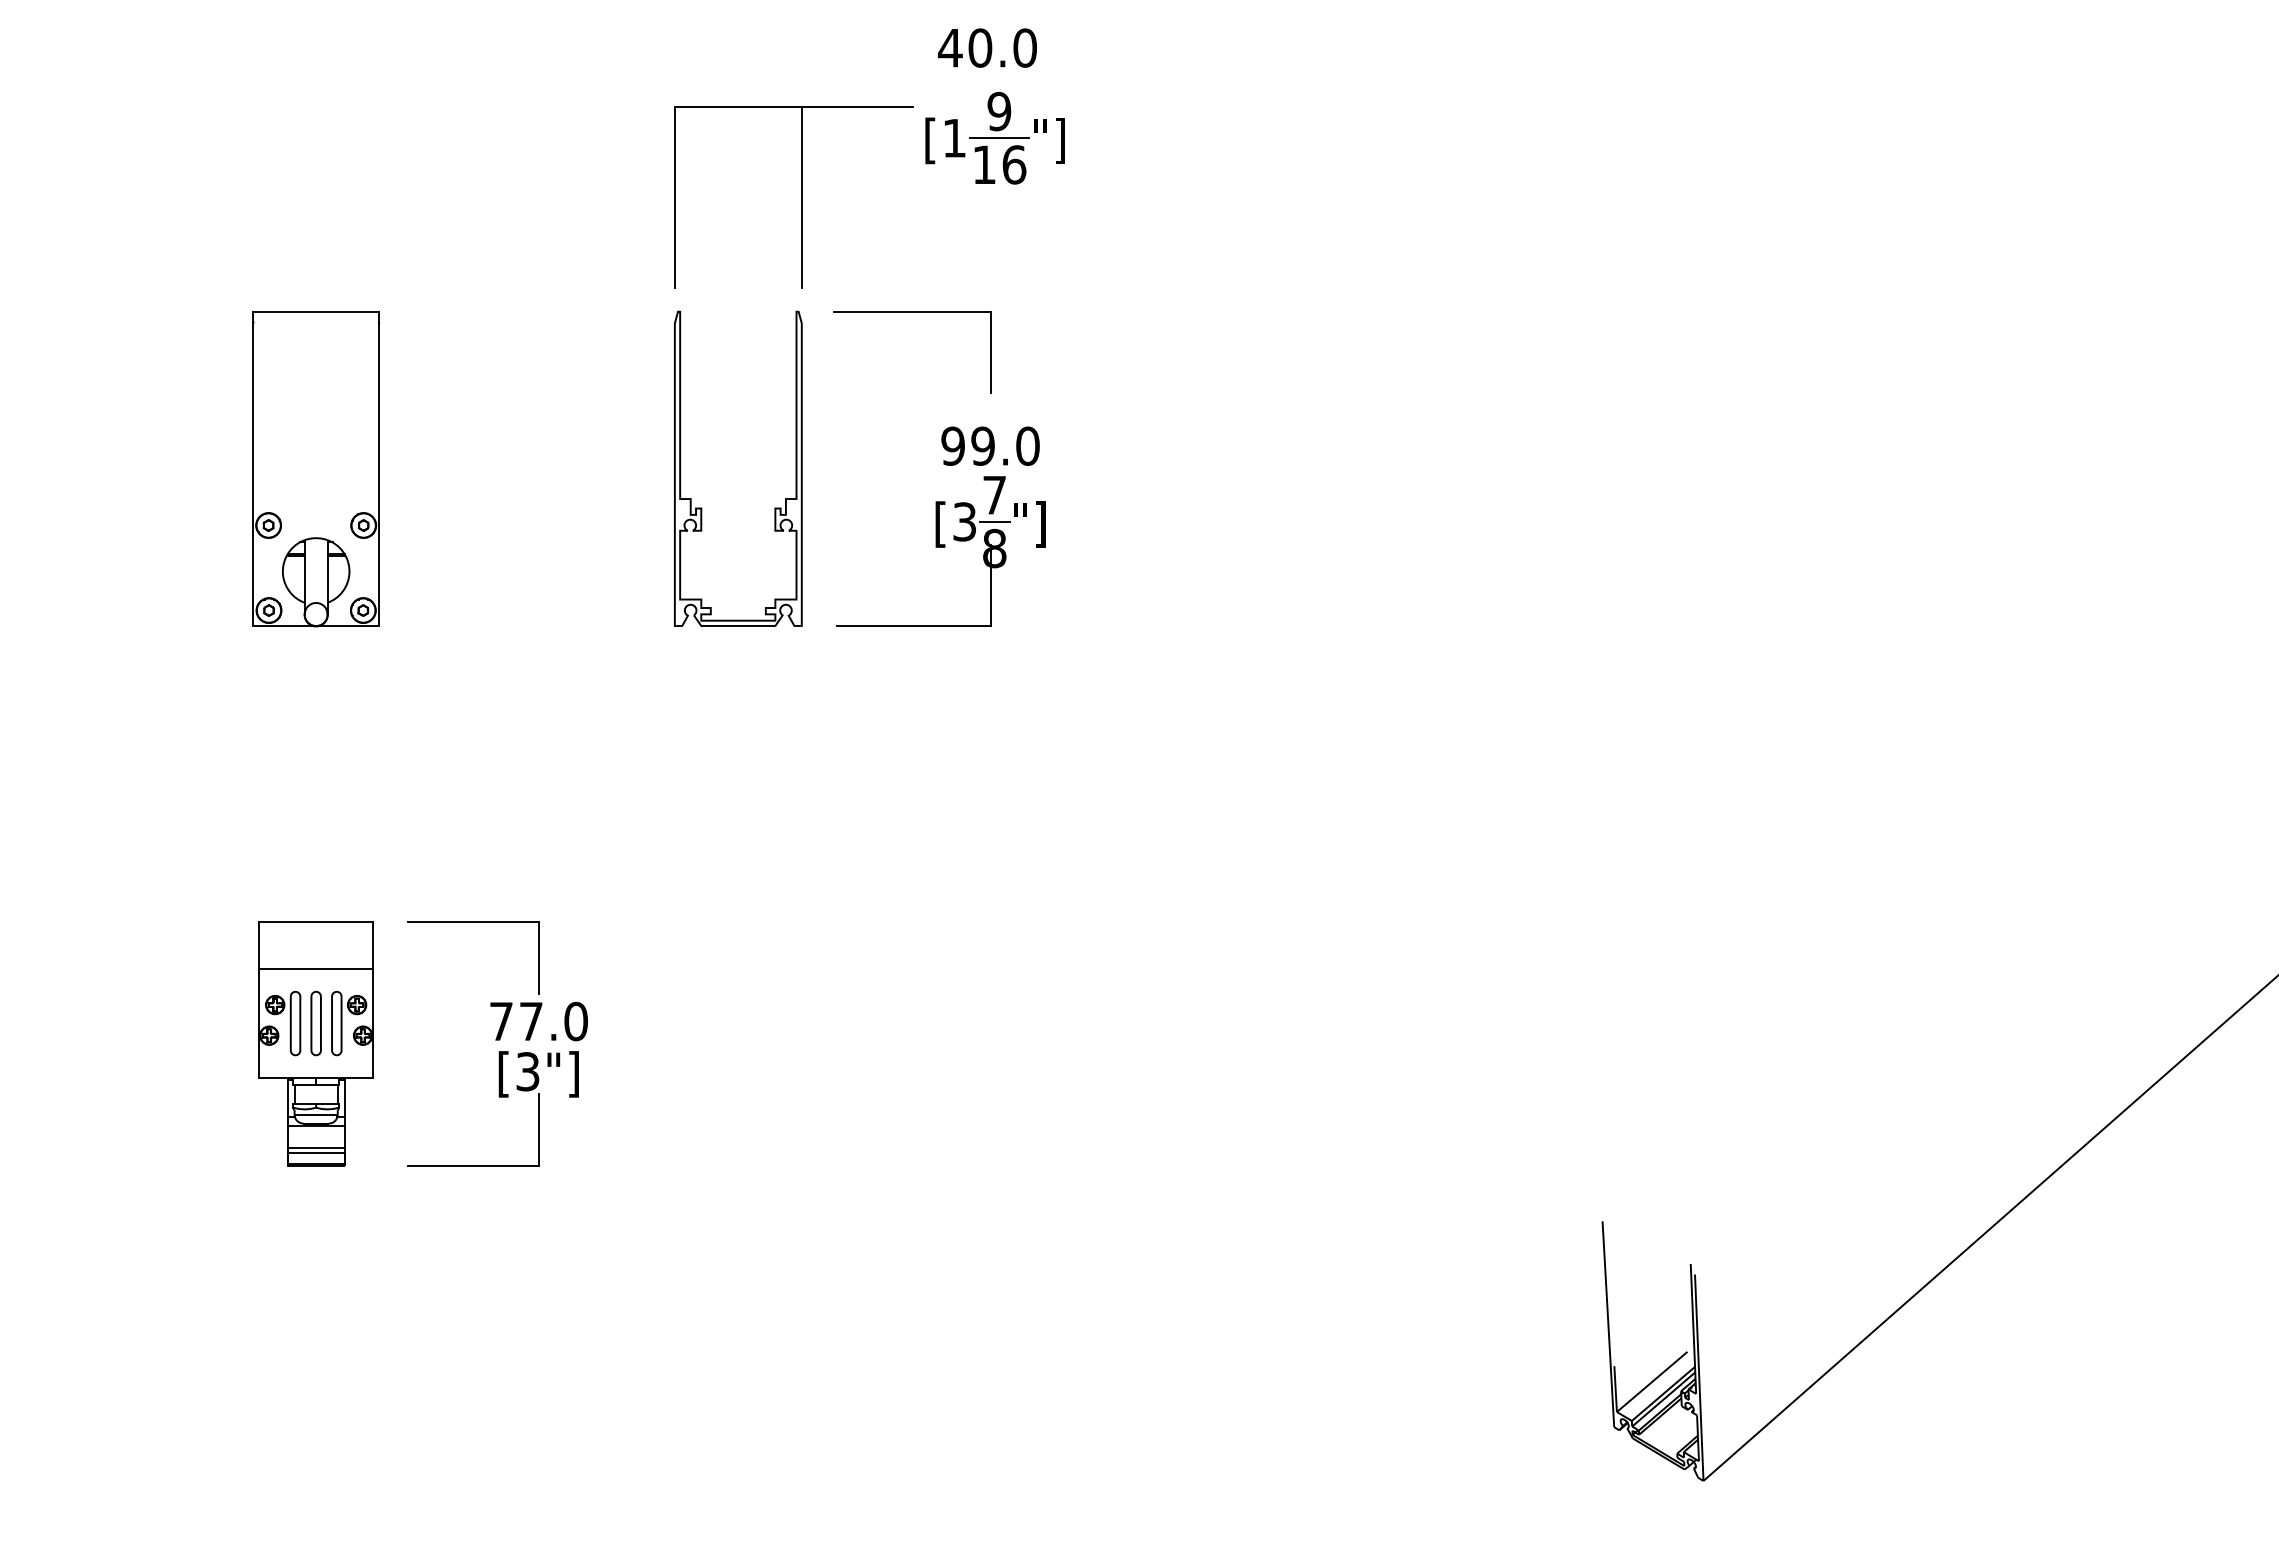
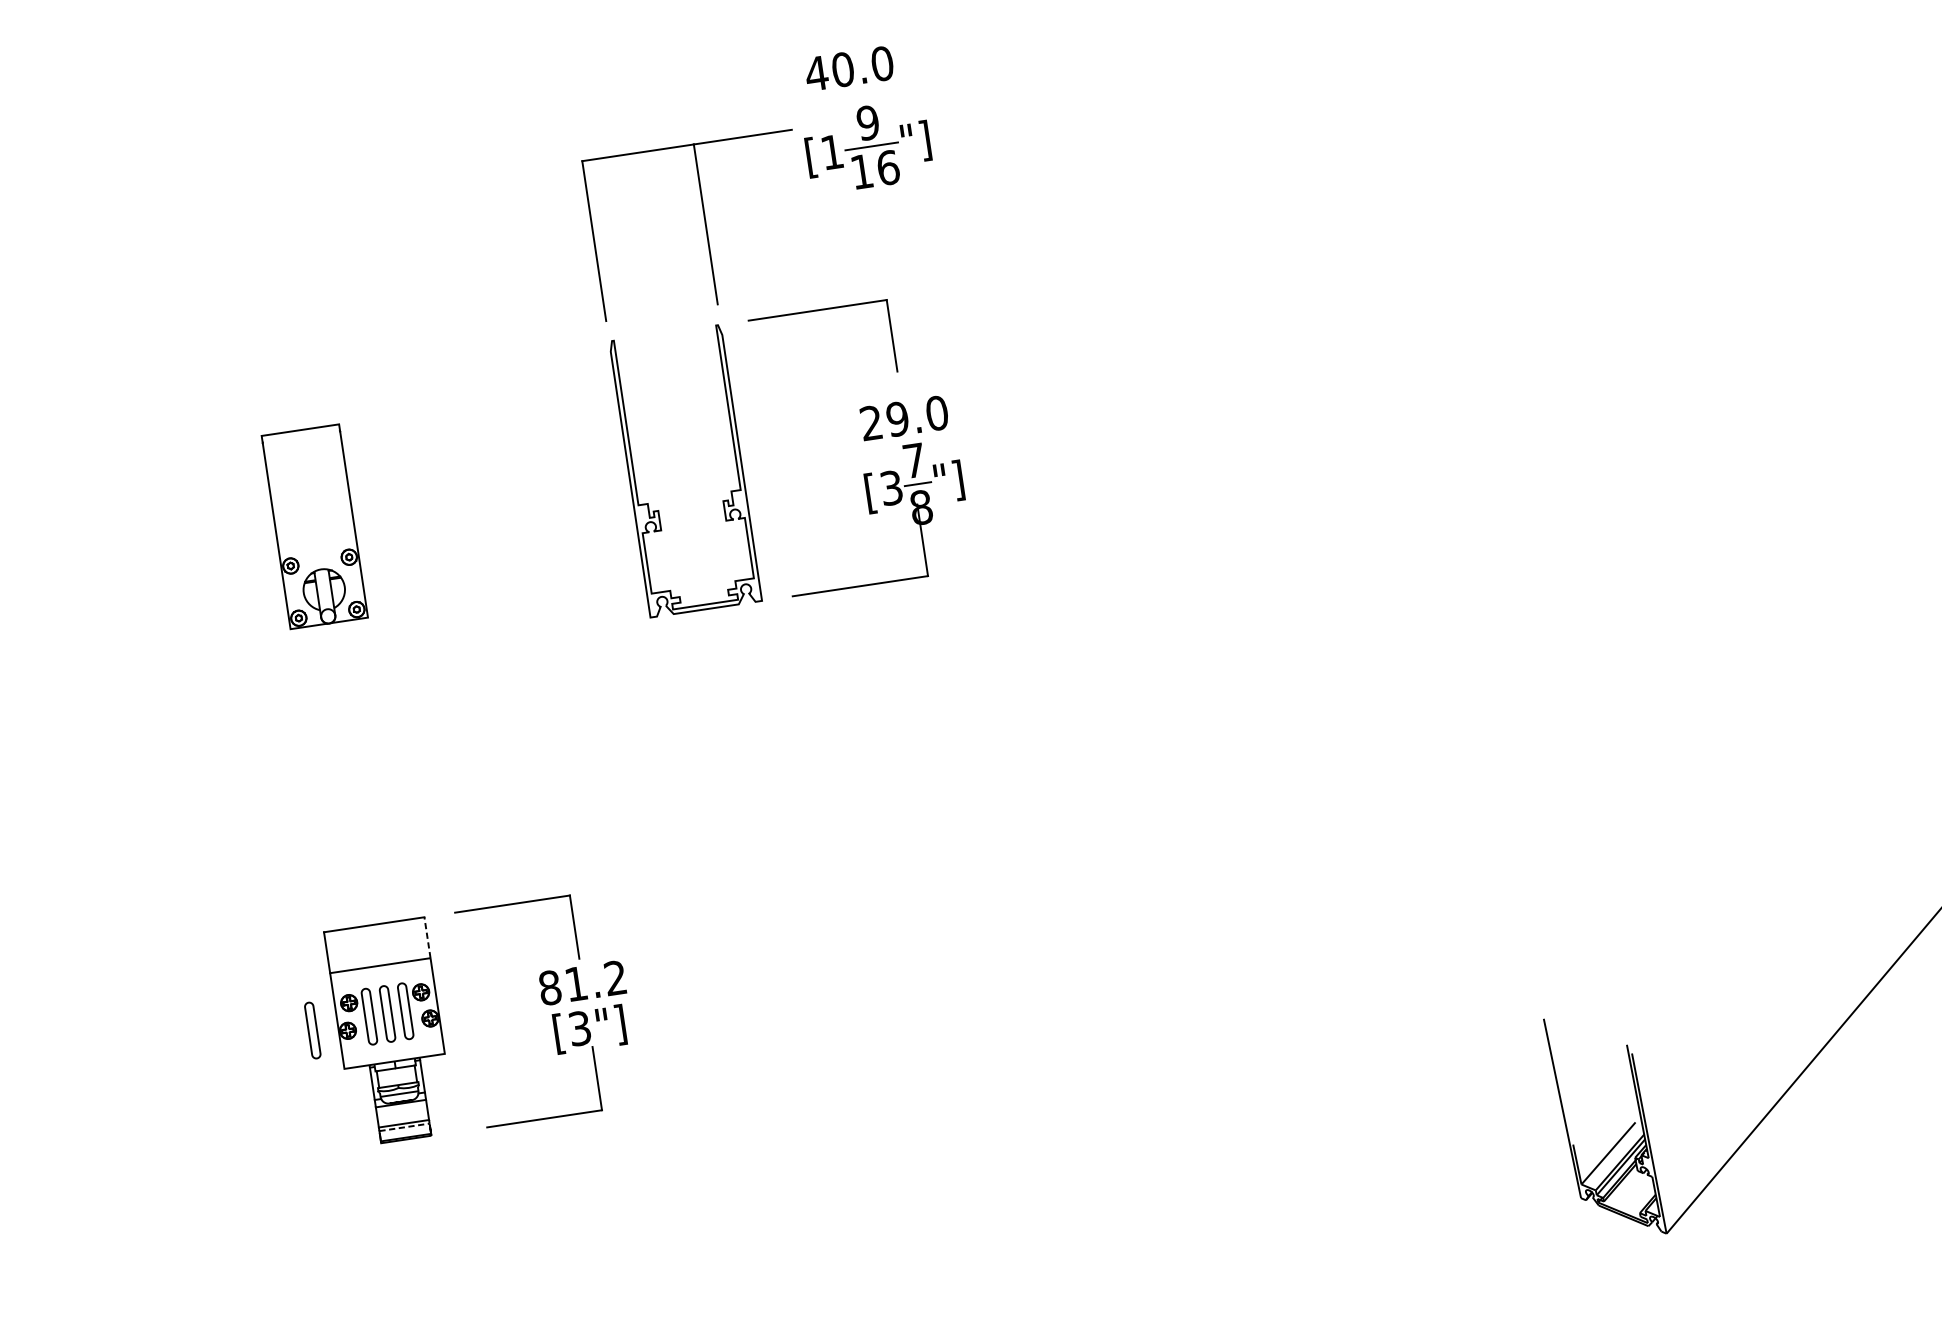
text: (952, 445) -> (870, 422), 99.0 -> 29.0
part: (316, 469) -> (315, 527), size x0.7
line: (373, 944) -> (427, 937), solid -> dashed
text: (538, 1021) -> (582, 983), 77.0 -> 81.2
part: (229, 1029) -> (312, 1030), added
line: (316, 1152) -> (404, 1127), solid -> dashed

